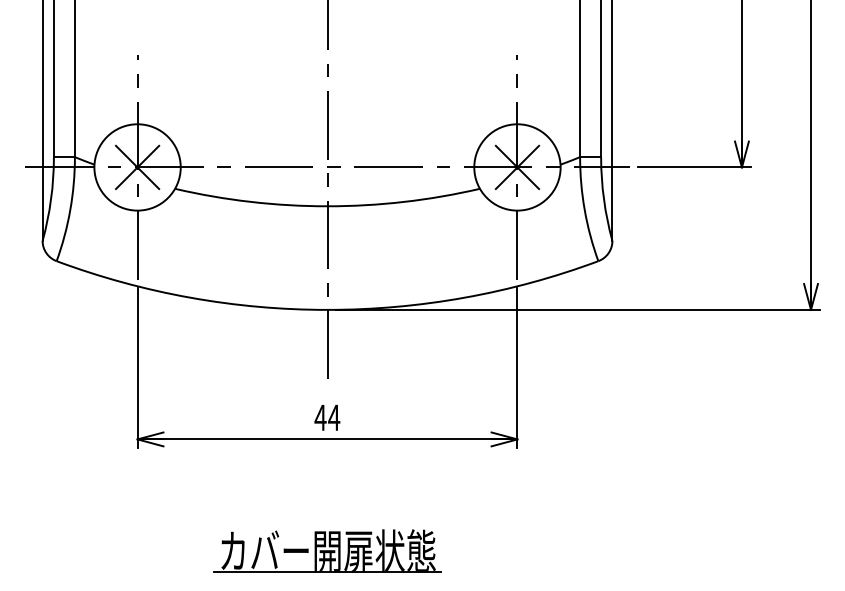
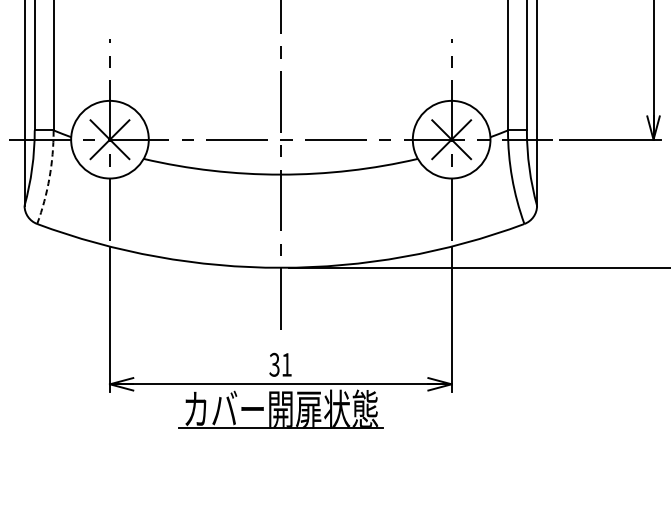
arc: (70, 209) -> (49, 177), solid -> dashed
text: (327, 417) -> (280, 364), 44 -> 31
part: (327, 550) -> (280, 408), moved

